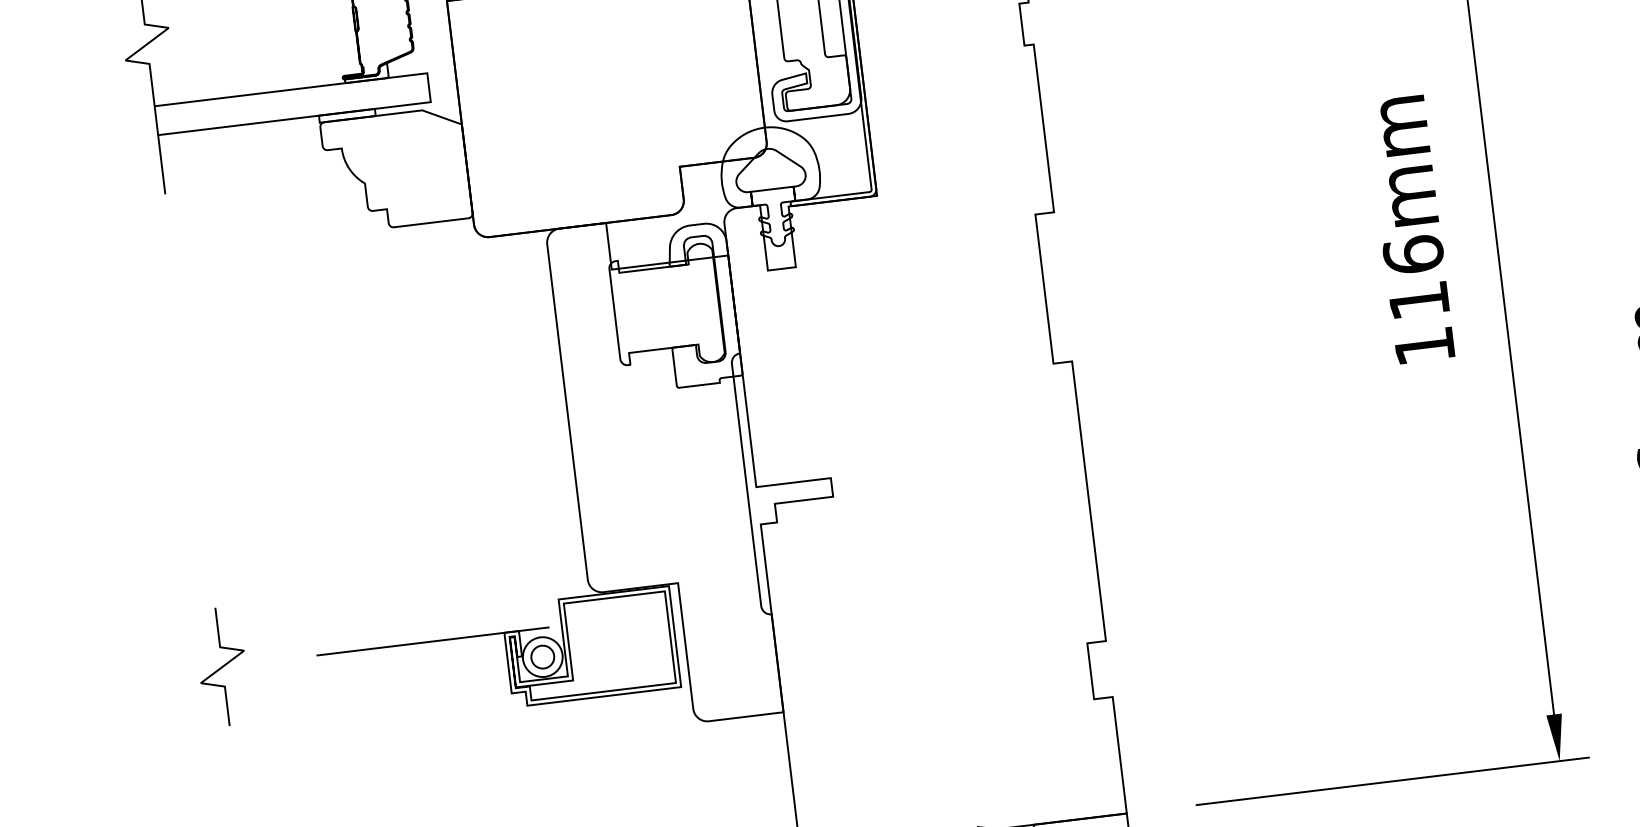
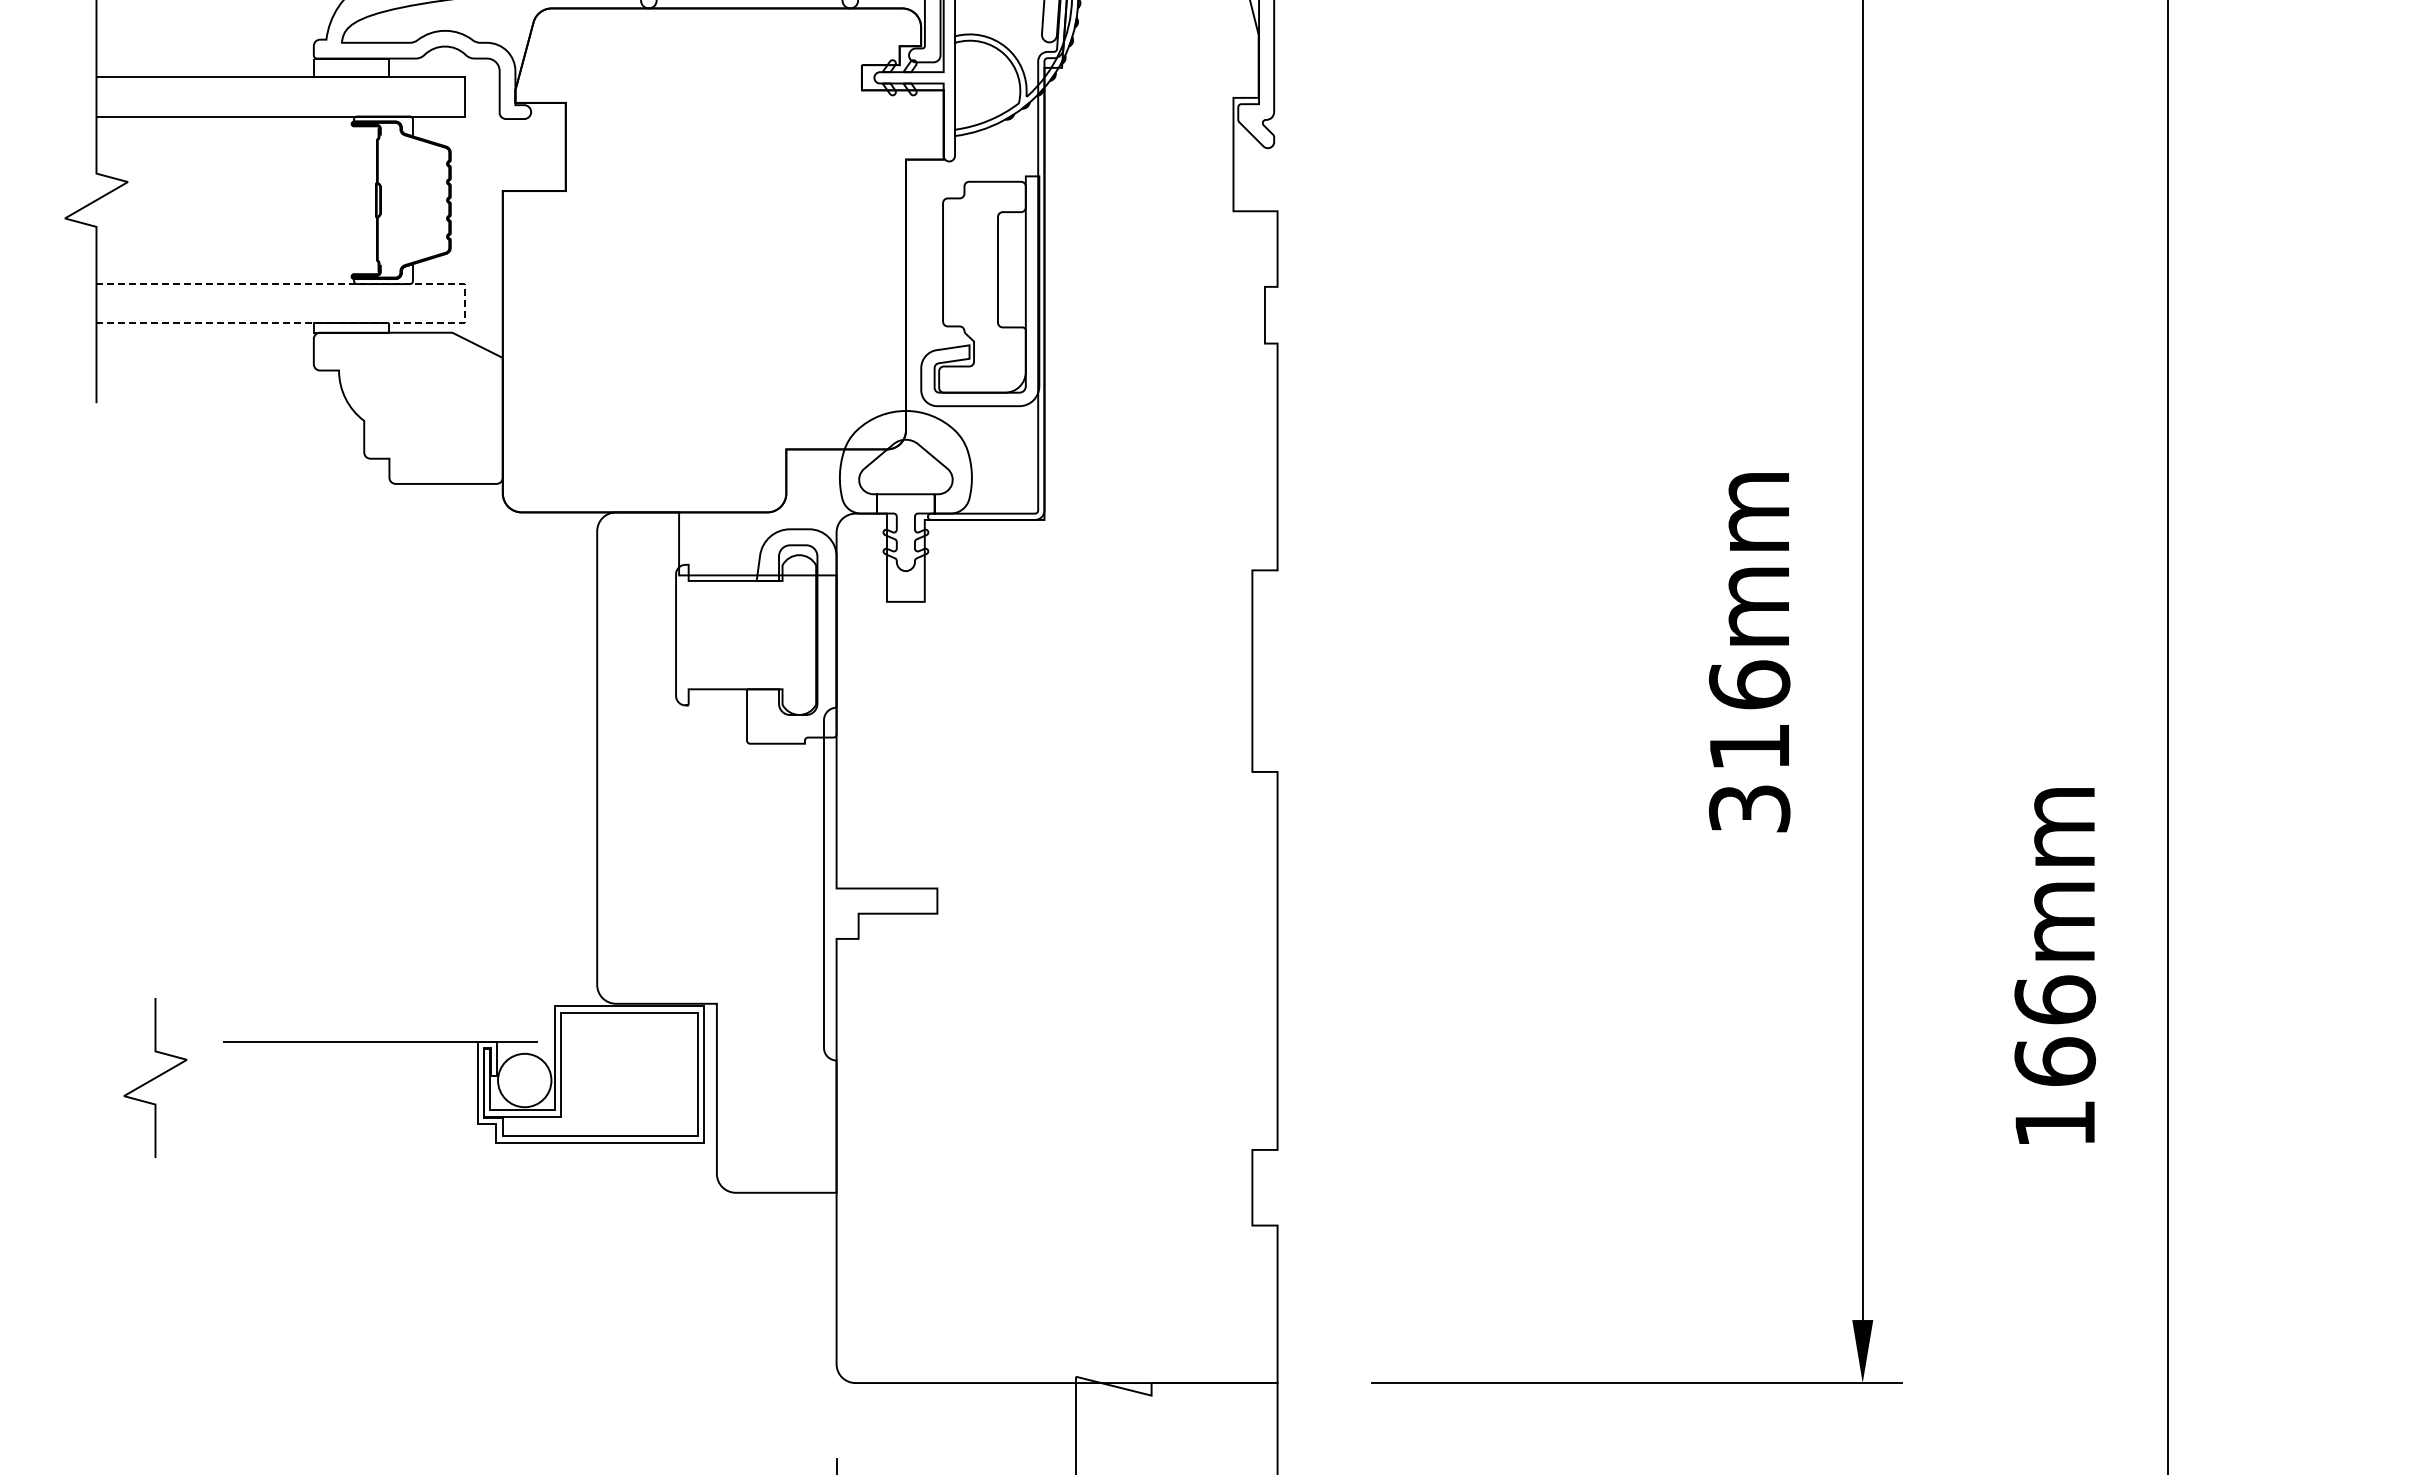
line: (429, 87) -> (465, 303), solid -> dashed
text: (1424, 346) -> (1749, 808), 116mm -> 316mm
circle: (542, 657) -> (524, 1080), removed
curve: (222, 666) -> (155, 1077), moved

